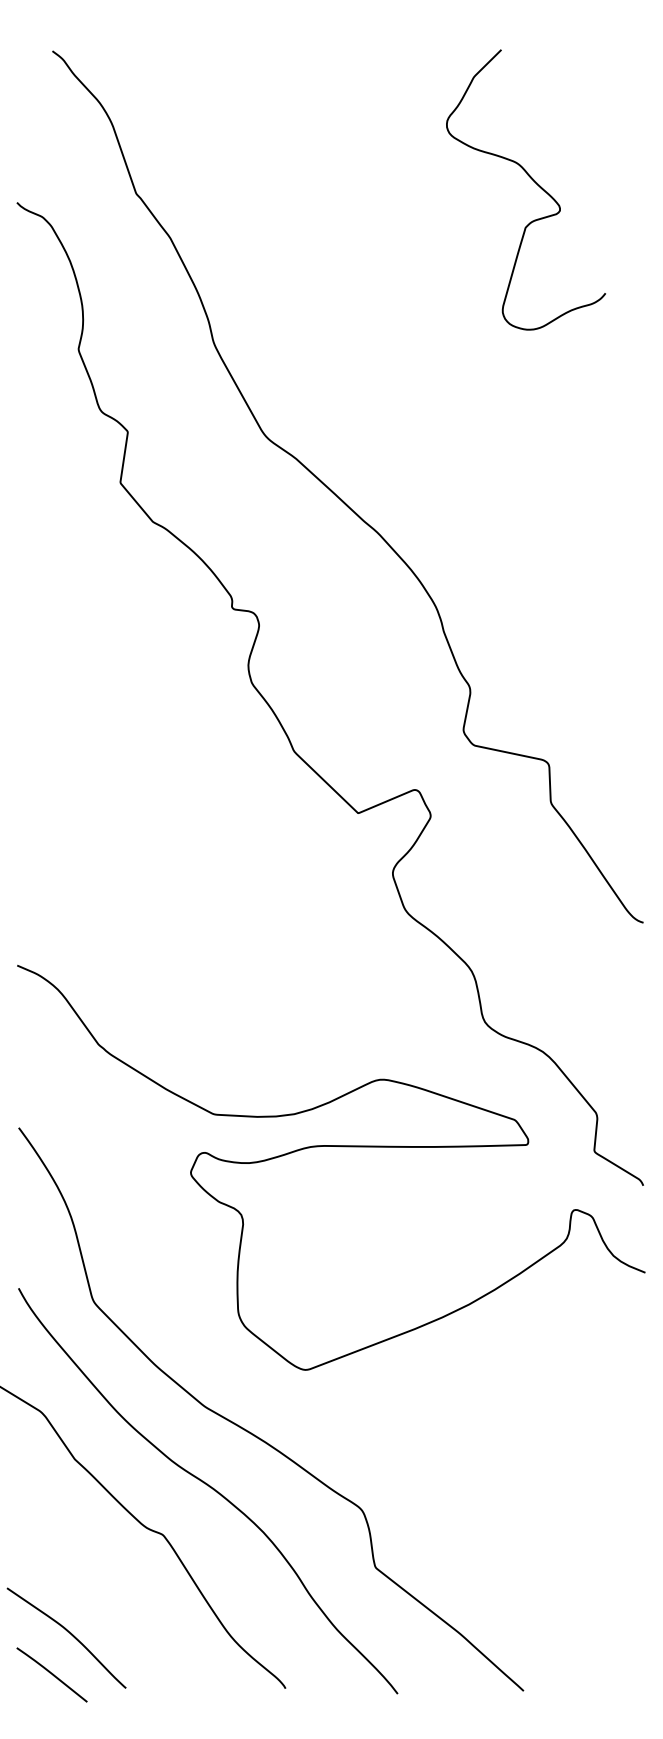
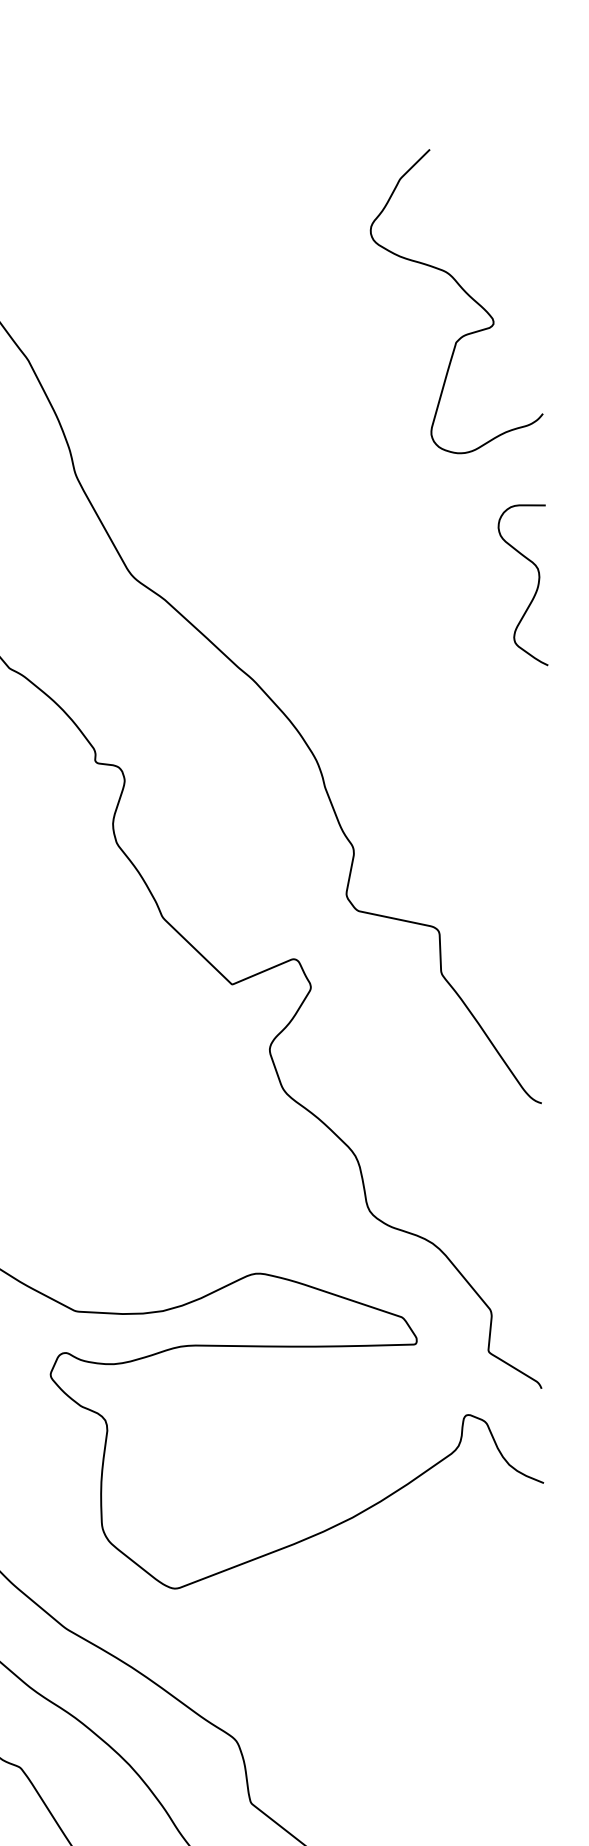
curve: (533, 181) -> (464, 292), moved
curve: (638, 447) -> (536, 587), added

